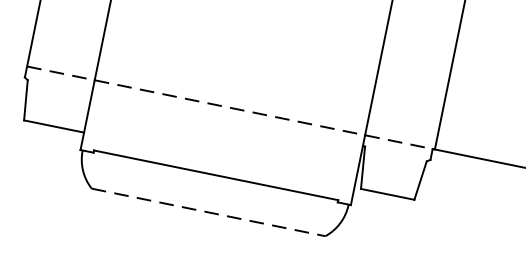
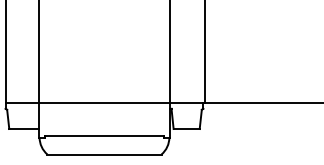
line: (229, 107) -> (104, 103), dashed -> solid
line: (208, 212) -> (104, 154), dashed -> solid

